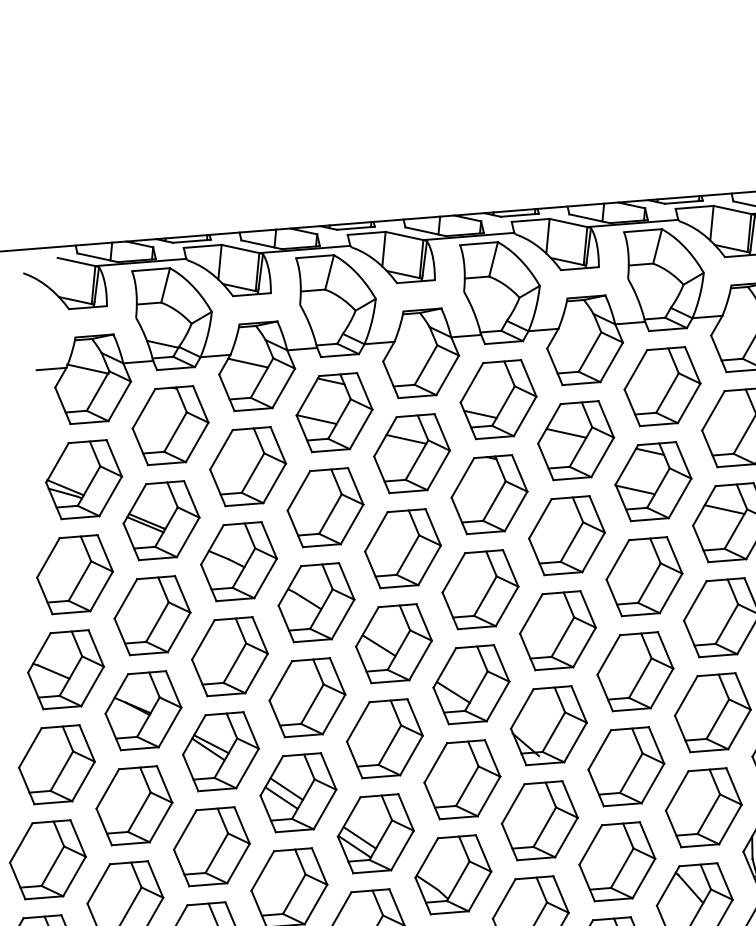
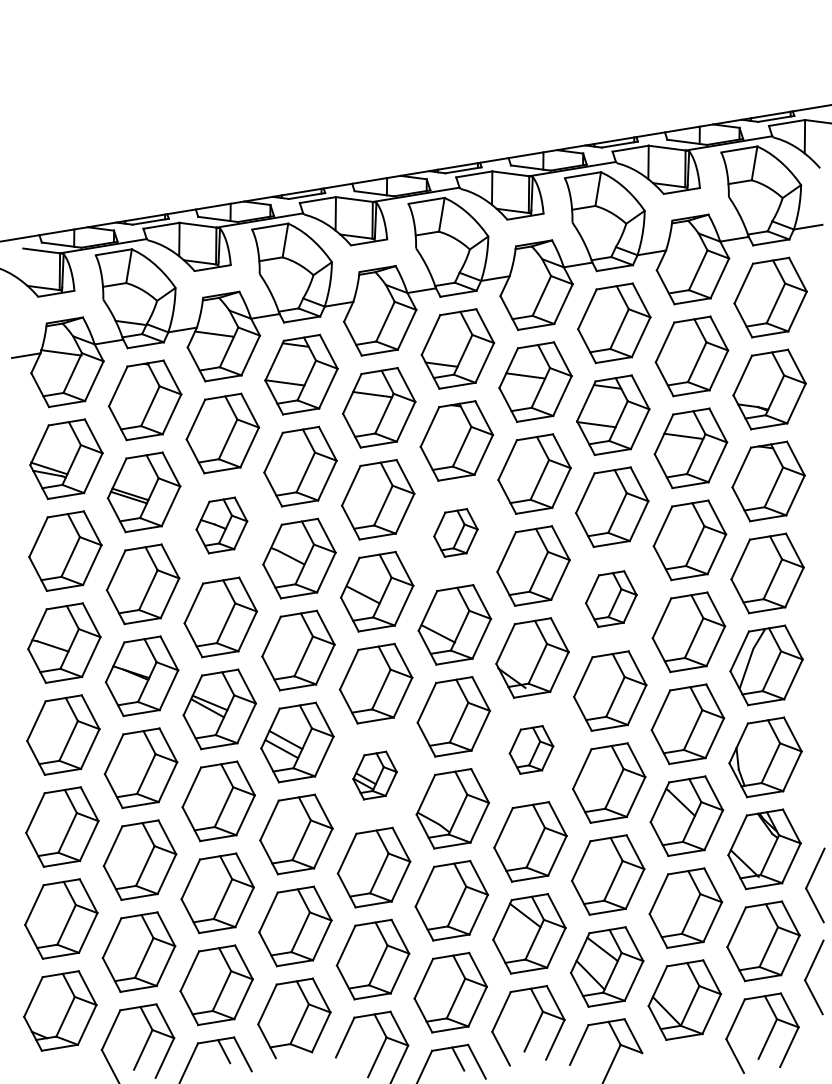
part: (238, 561) -> (221, 525), size x0.7
part: (480, 589) -> (455, 532), size x0.6
part: (635, 671) -> (611, 598), size x0.7
part: (539, 820) -> (531, 749), size x0.6
part: (375, 833) -> (374, 775), size x0.6

